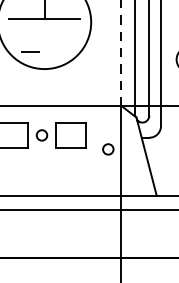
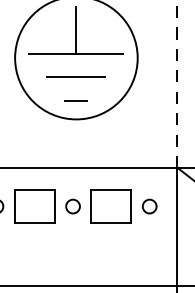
line: (44, 36) -> (76, 76), added
line: (30, 51) -> (76, 100), moved
circle: (108, 149) -> (149, 206), moved

